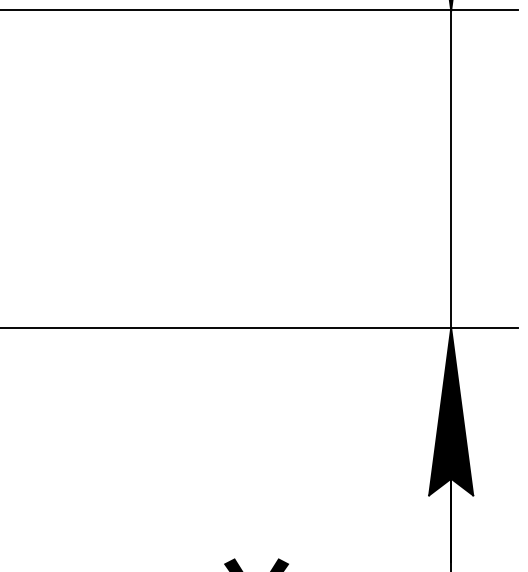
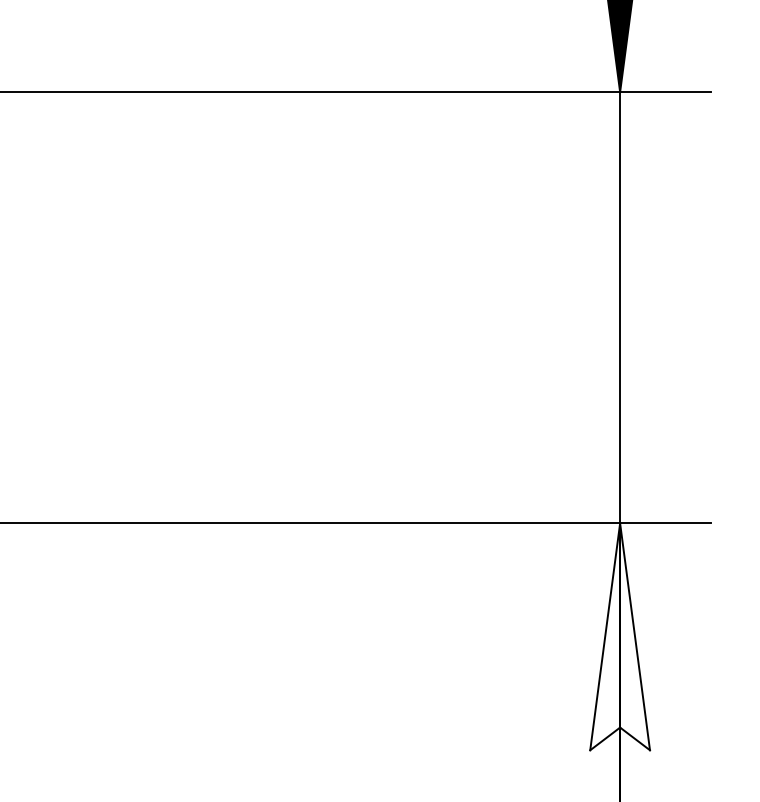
fill: (451, 411) -> (620, 636), removed

